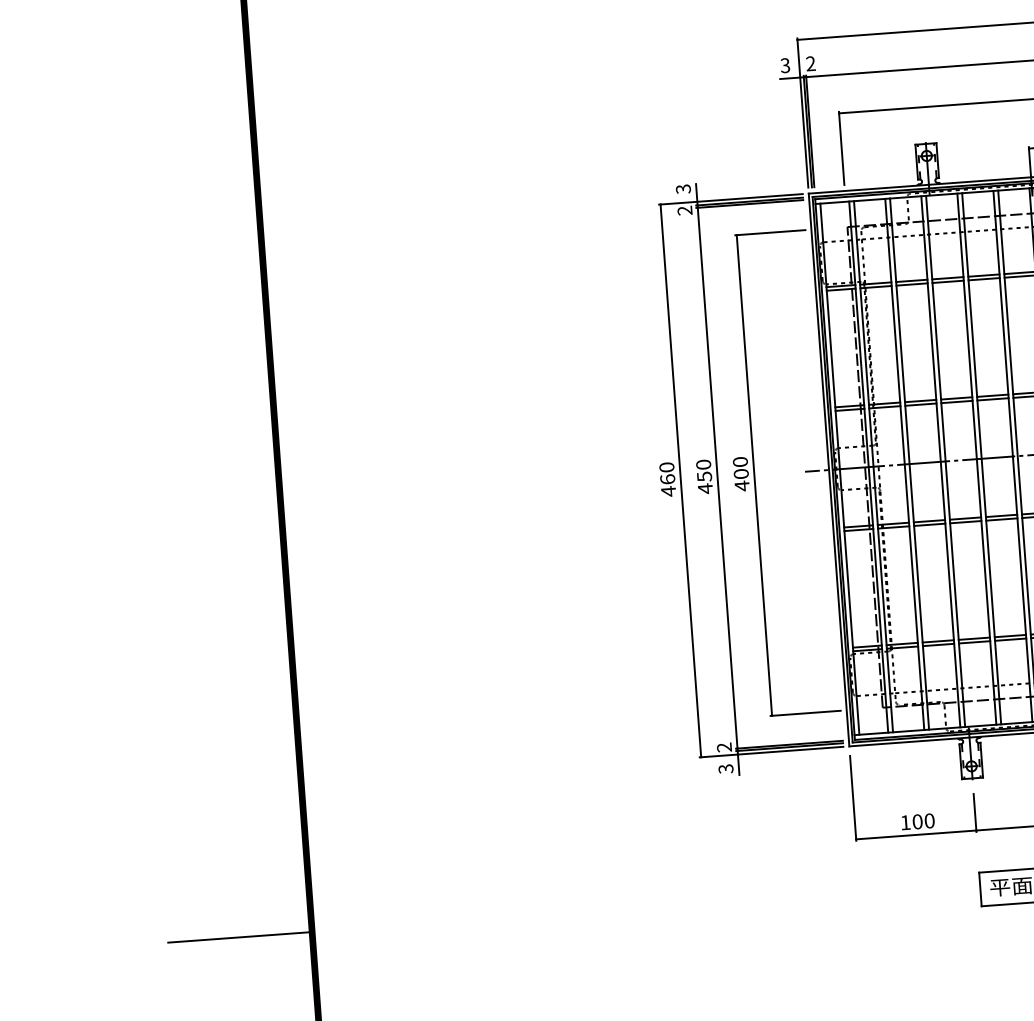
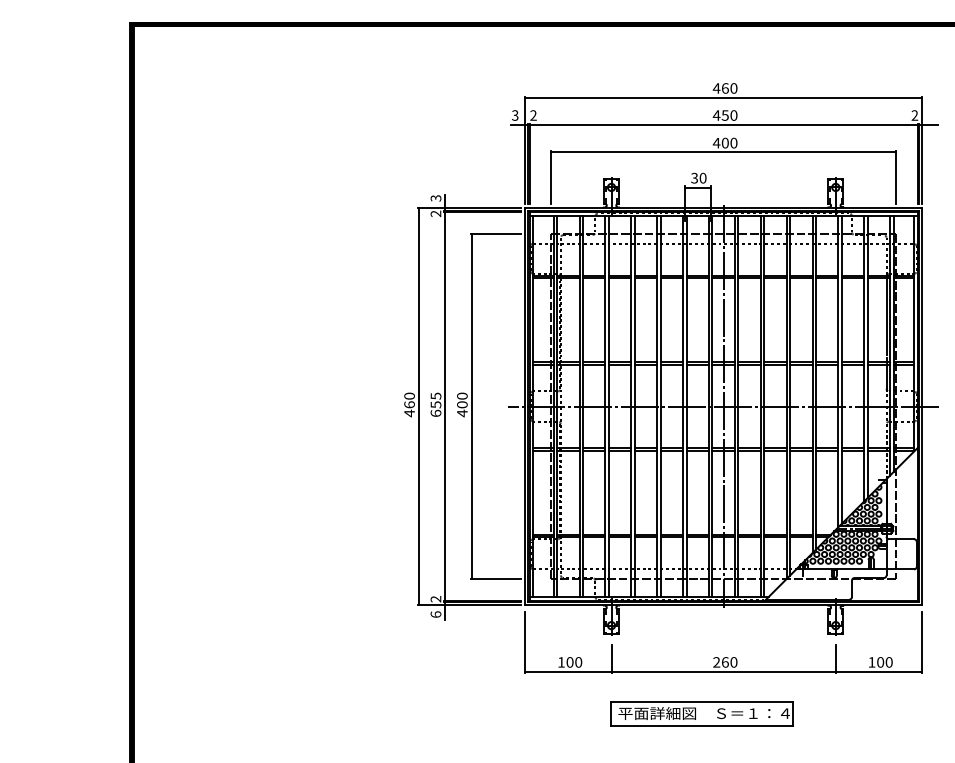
text: (703, 476) -> (435, 404), 450 -> 655
text: (725, 768) -> (435, 614), 3 -> 6
line: (239, 937) -> (79, 709), removed

